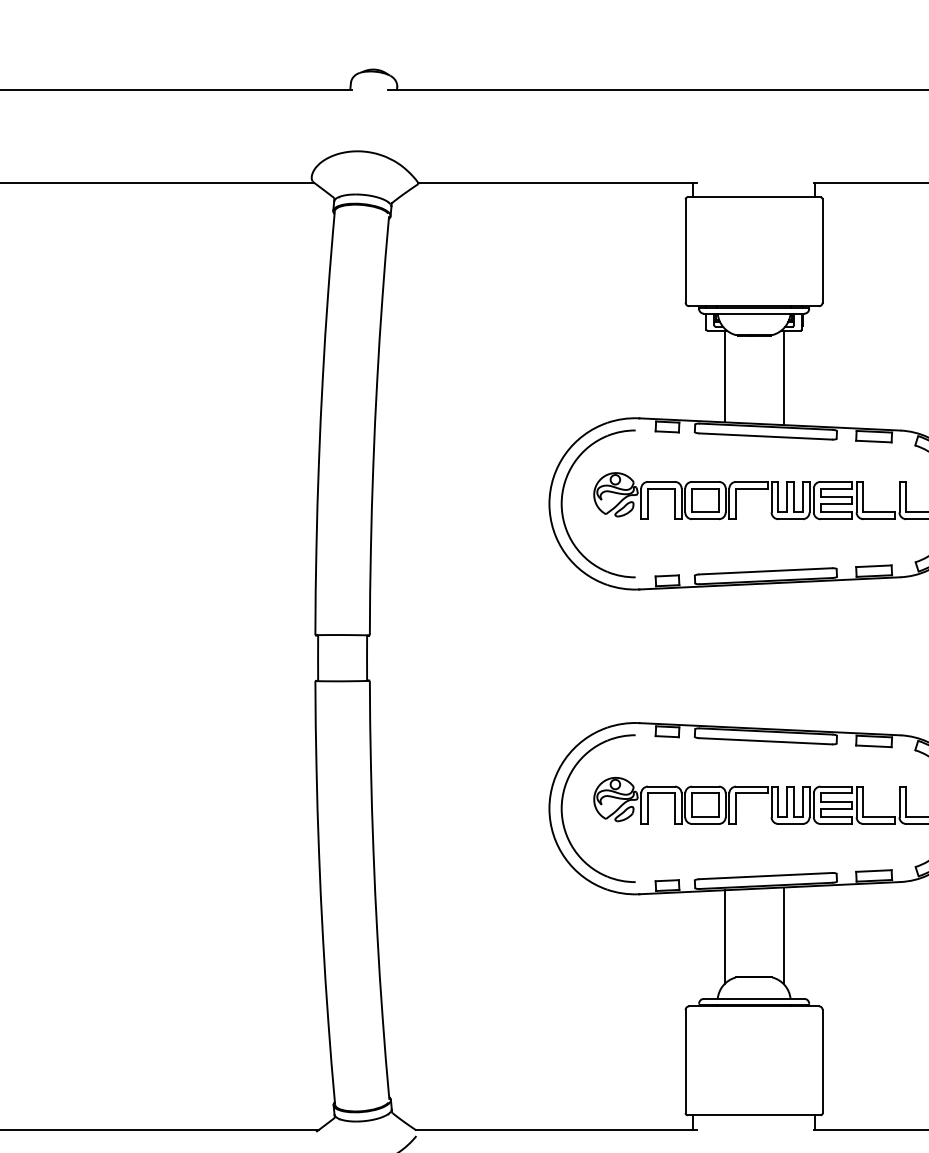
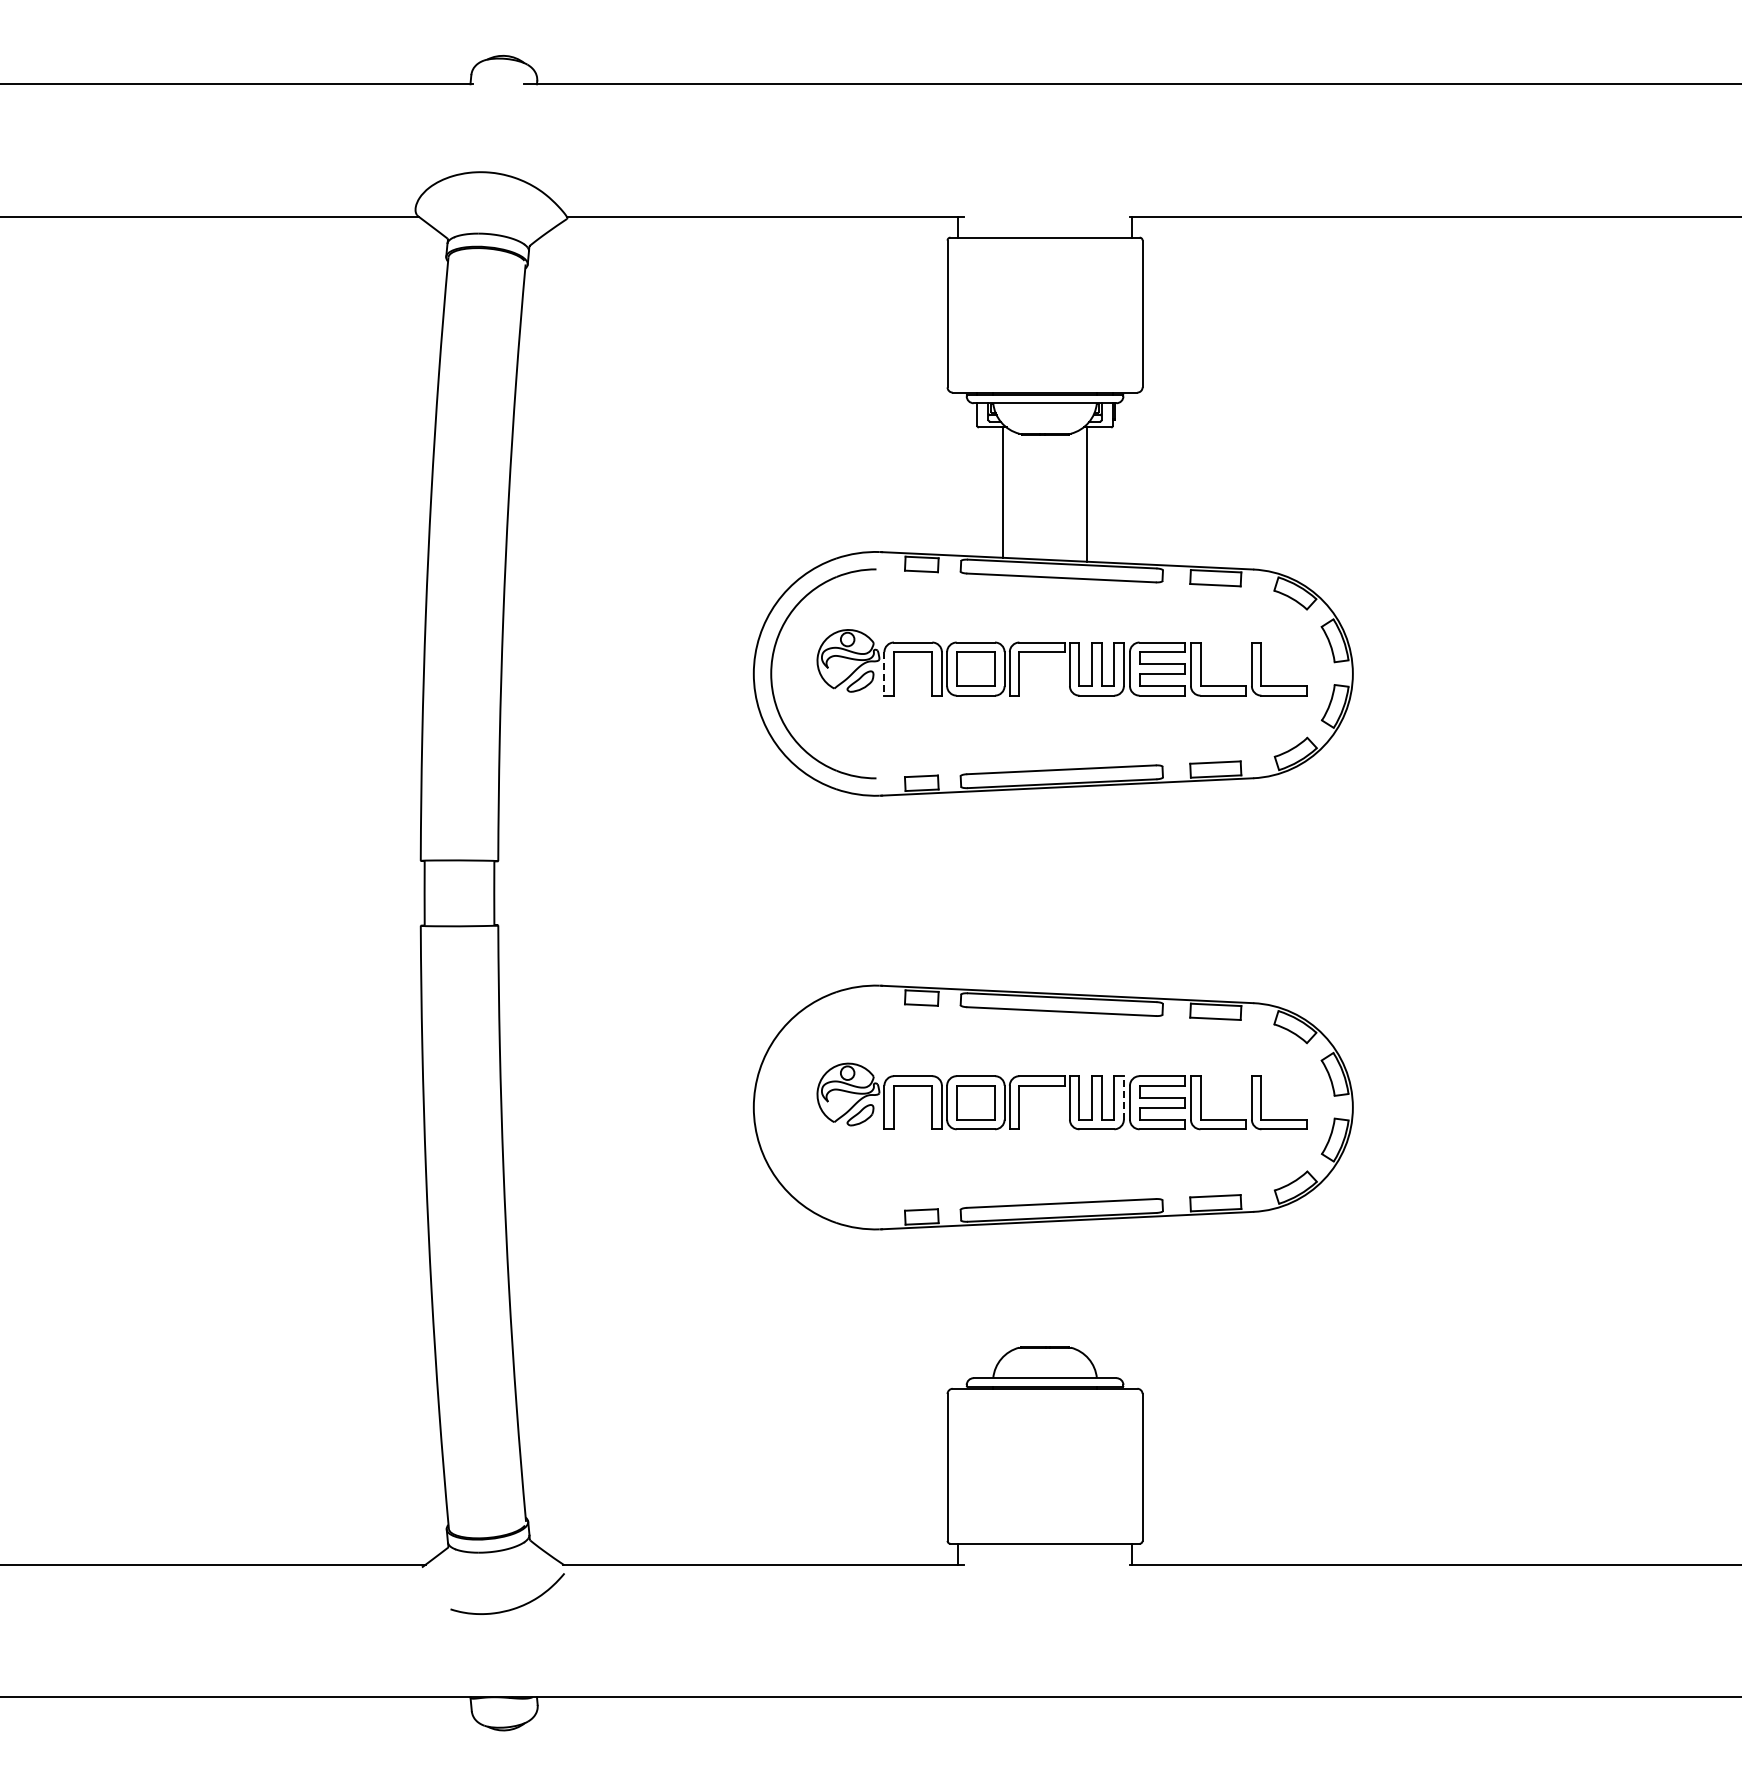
line: (641, 503) -> (884, 673), solid -> dashed
line: (809, 801) -> (1123, 1097), solid -> dashed
part: (562, 808) -> (772, 1107), removed
line: (783, 935) -> (1086, 1287), removed
line: (724, 936) -> (1003, 1289), removed

